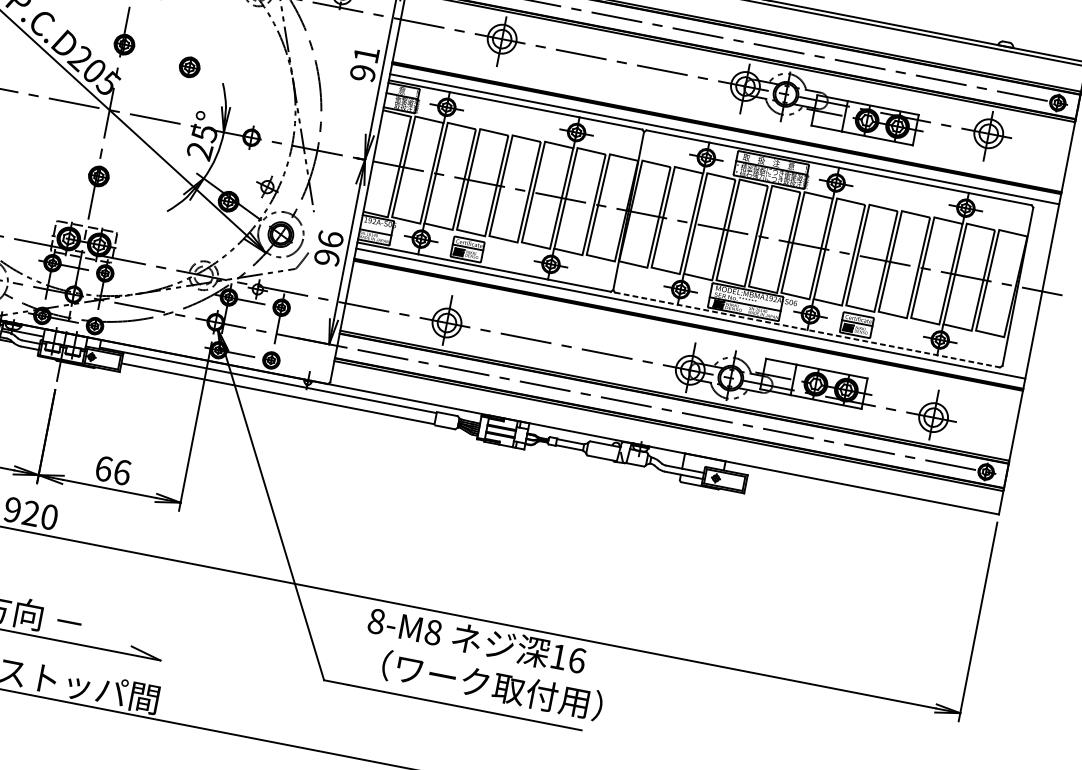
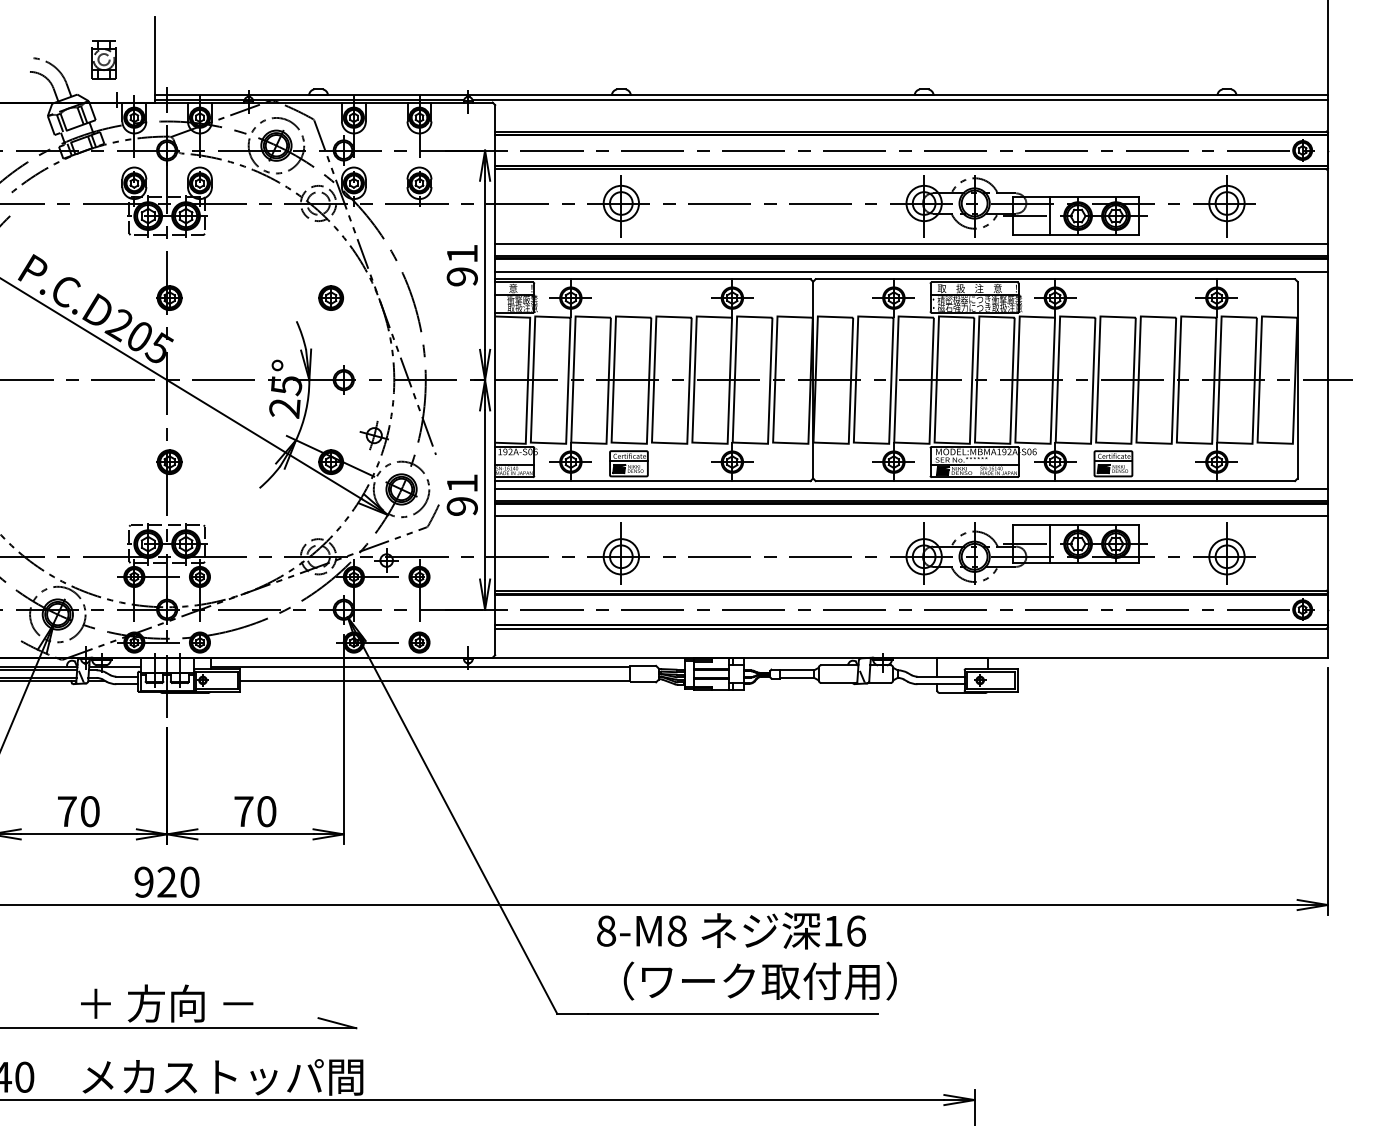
part: (189, 66) -> (330, 297), moved
line: (729, 116) -> (911, 243), added
text: (330, 238) -> (461, 482), 96 -> 91
line: (807, 330) -> (1055, 481), dashed -> solid
line: (686, 335) -> (911, 516), added
text: (113, 470) -> (255, 811), 66 -> 70

